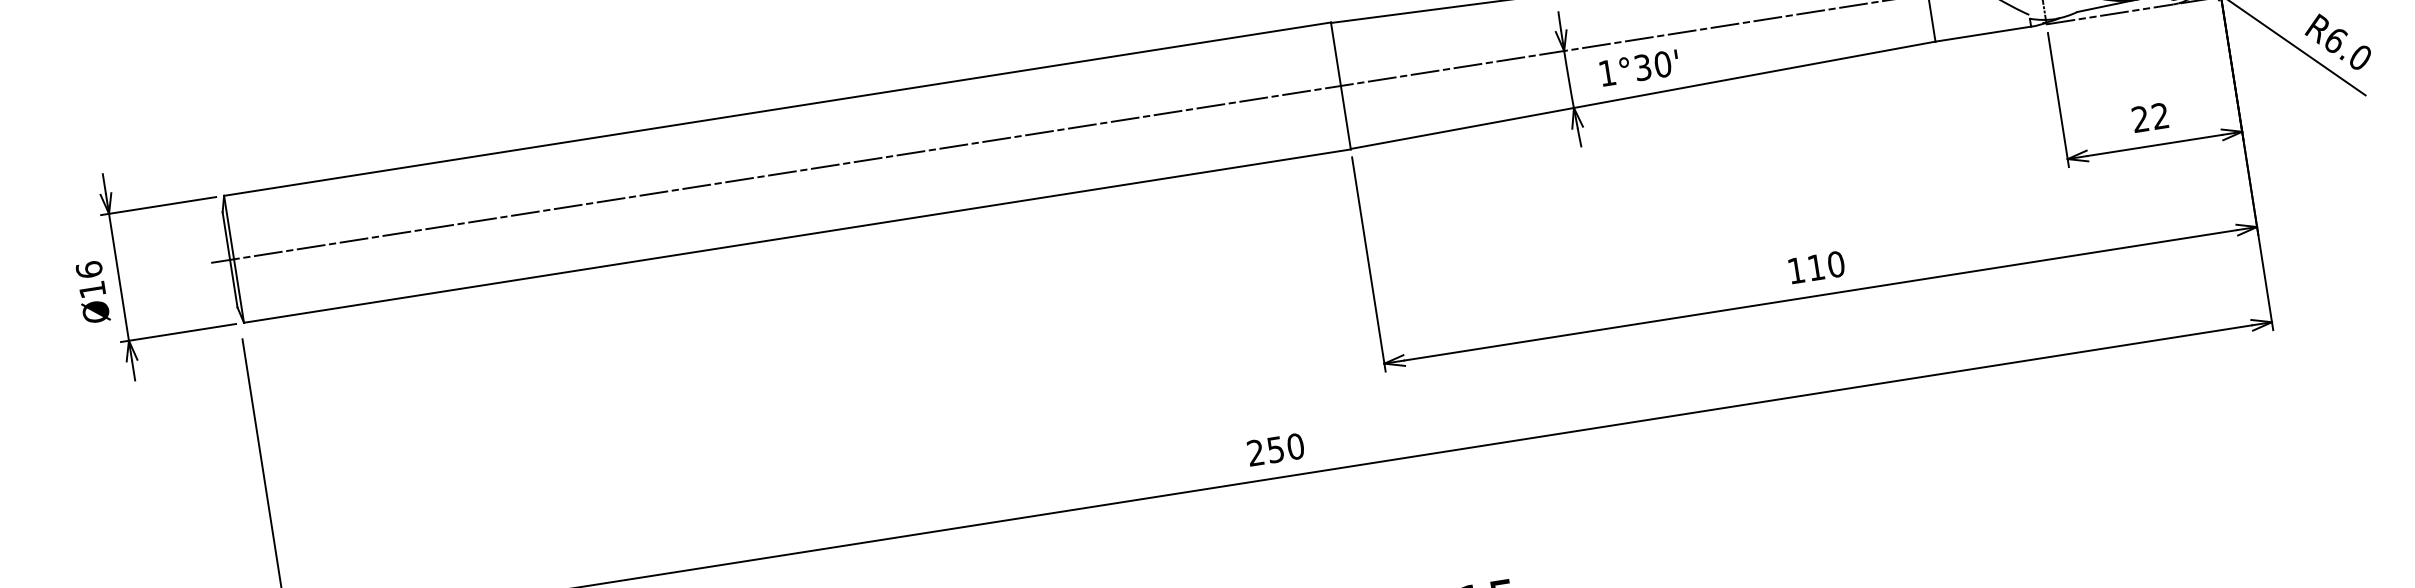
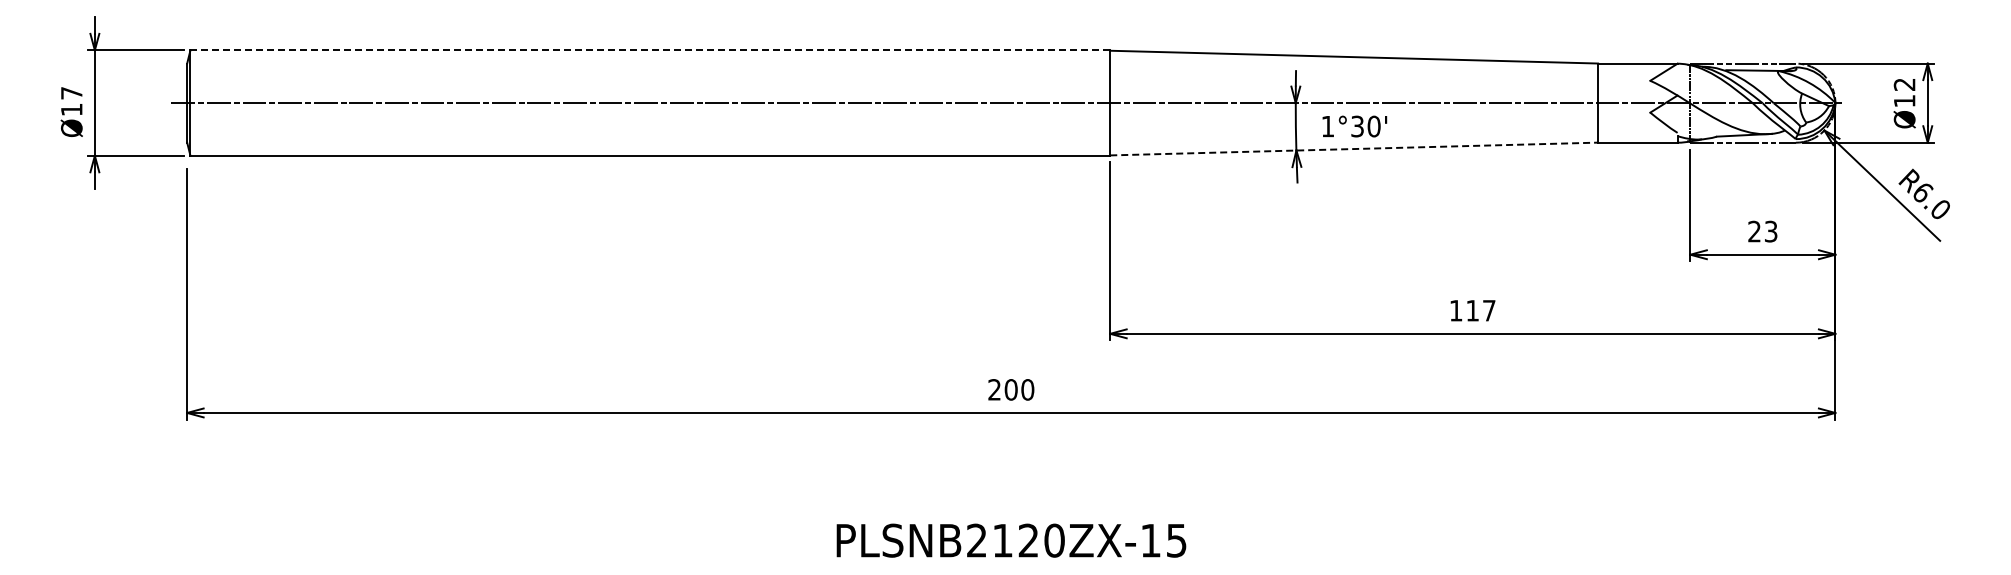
line: (1643, 95) -> (1354, 149), solid -> dashed
line: (777, 109) -> (650, 50), solid -> dashed
text: (2159, 116) -> (1770, 231), 22 -> 23
text: (1835, 264) -> (1488, 310), 110 -> 117
text: (88, 268) -> (71, 92), Ø16 -> Ø17
text: (1274, 449) -> (1010, 389), 250 -> 200

